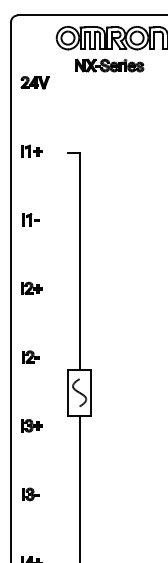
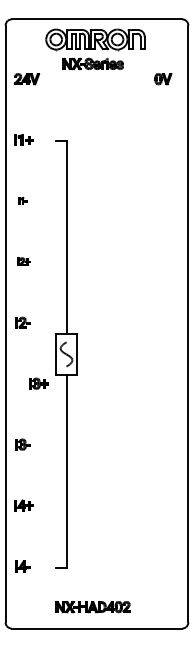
part: (30, 219) -> (22, 200), size x0.6
part: (31, 288) -> (23, 261), size x0.7
part: (31, 425) -> (38, 383), moved

